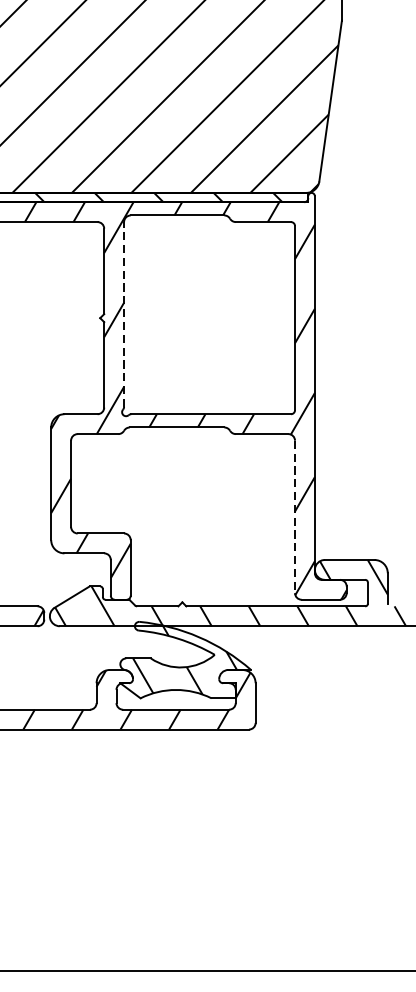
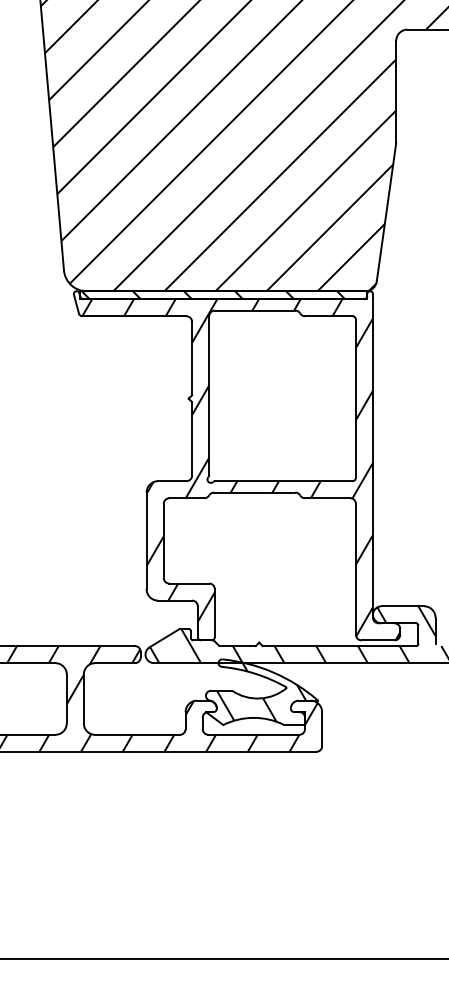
line: (124, 314) -> (209, 395), dashed -> solid
line: (294, 517) -> (355, 569), dashed -> solid

